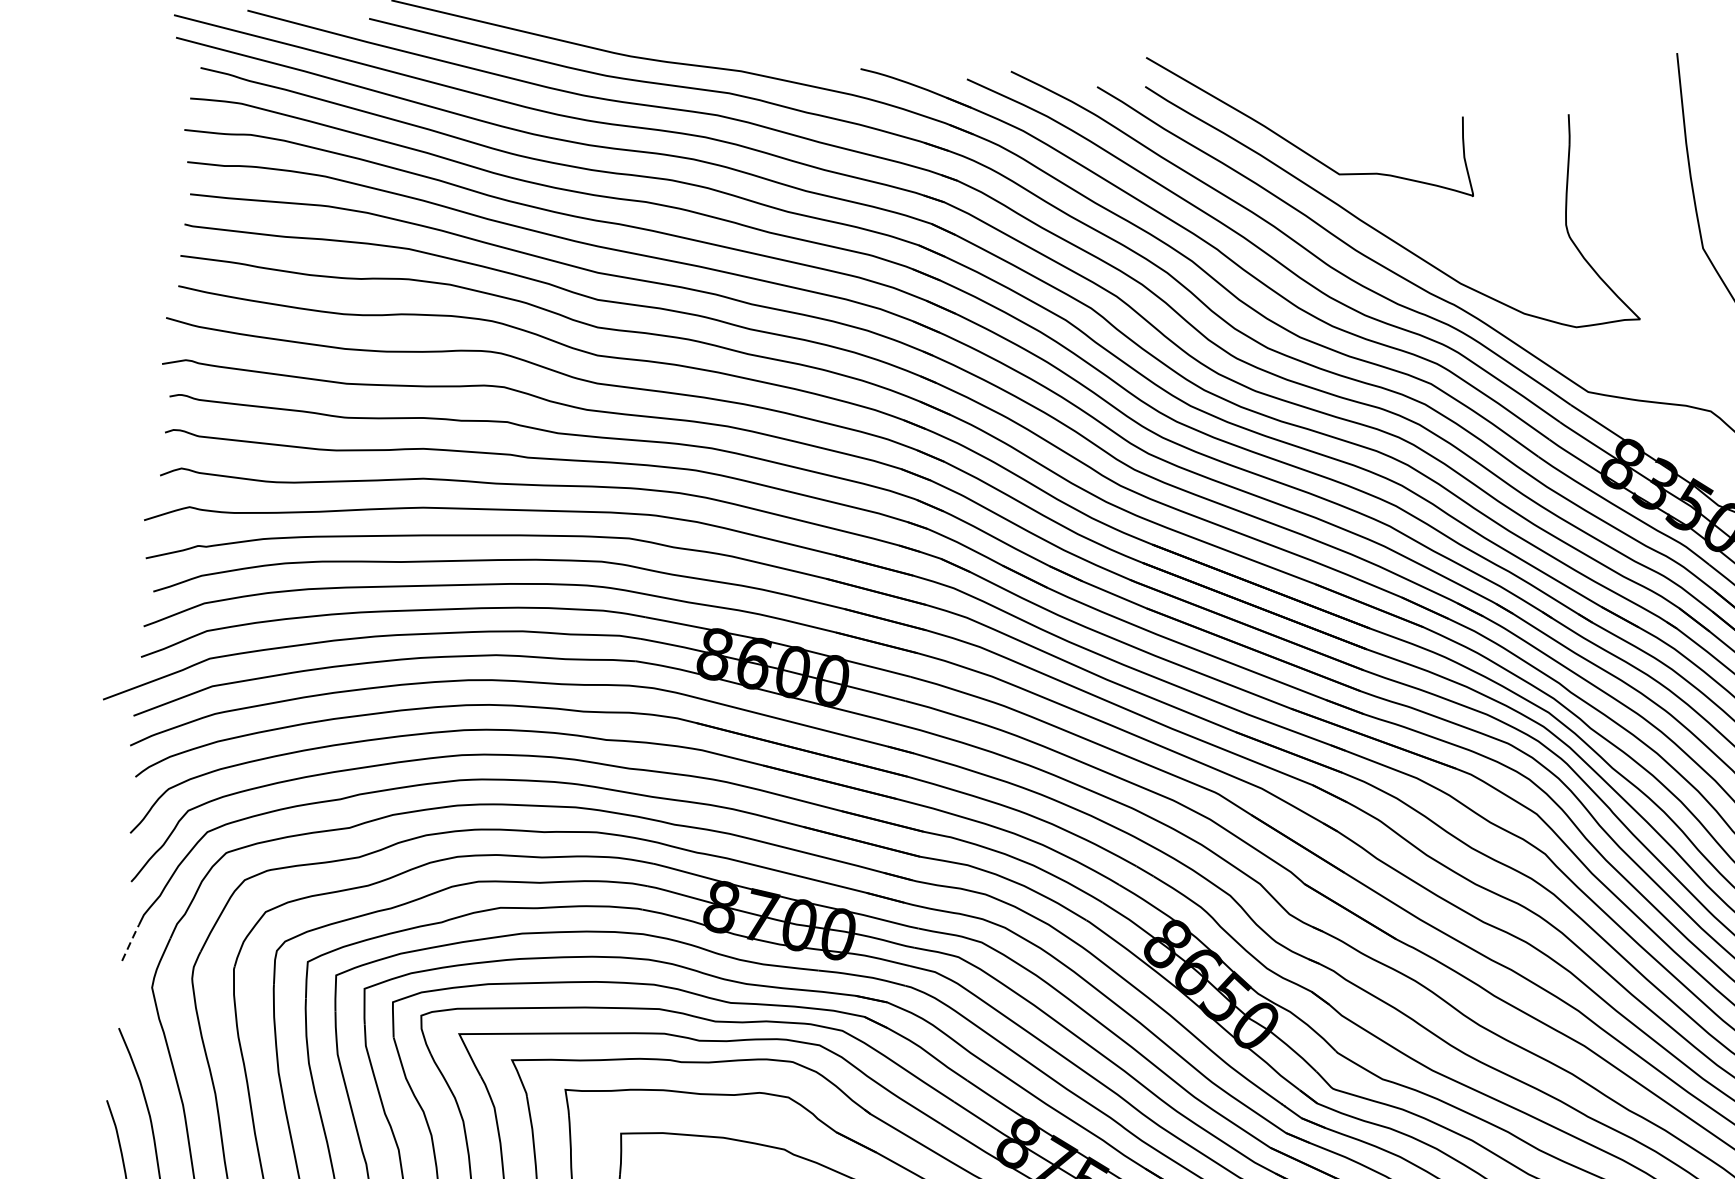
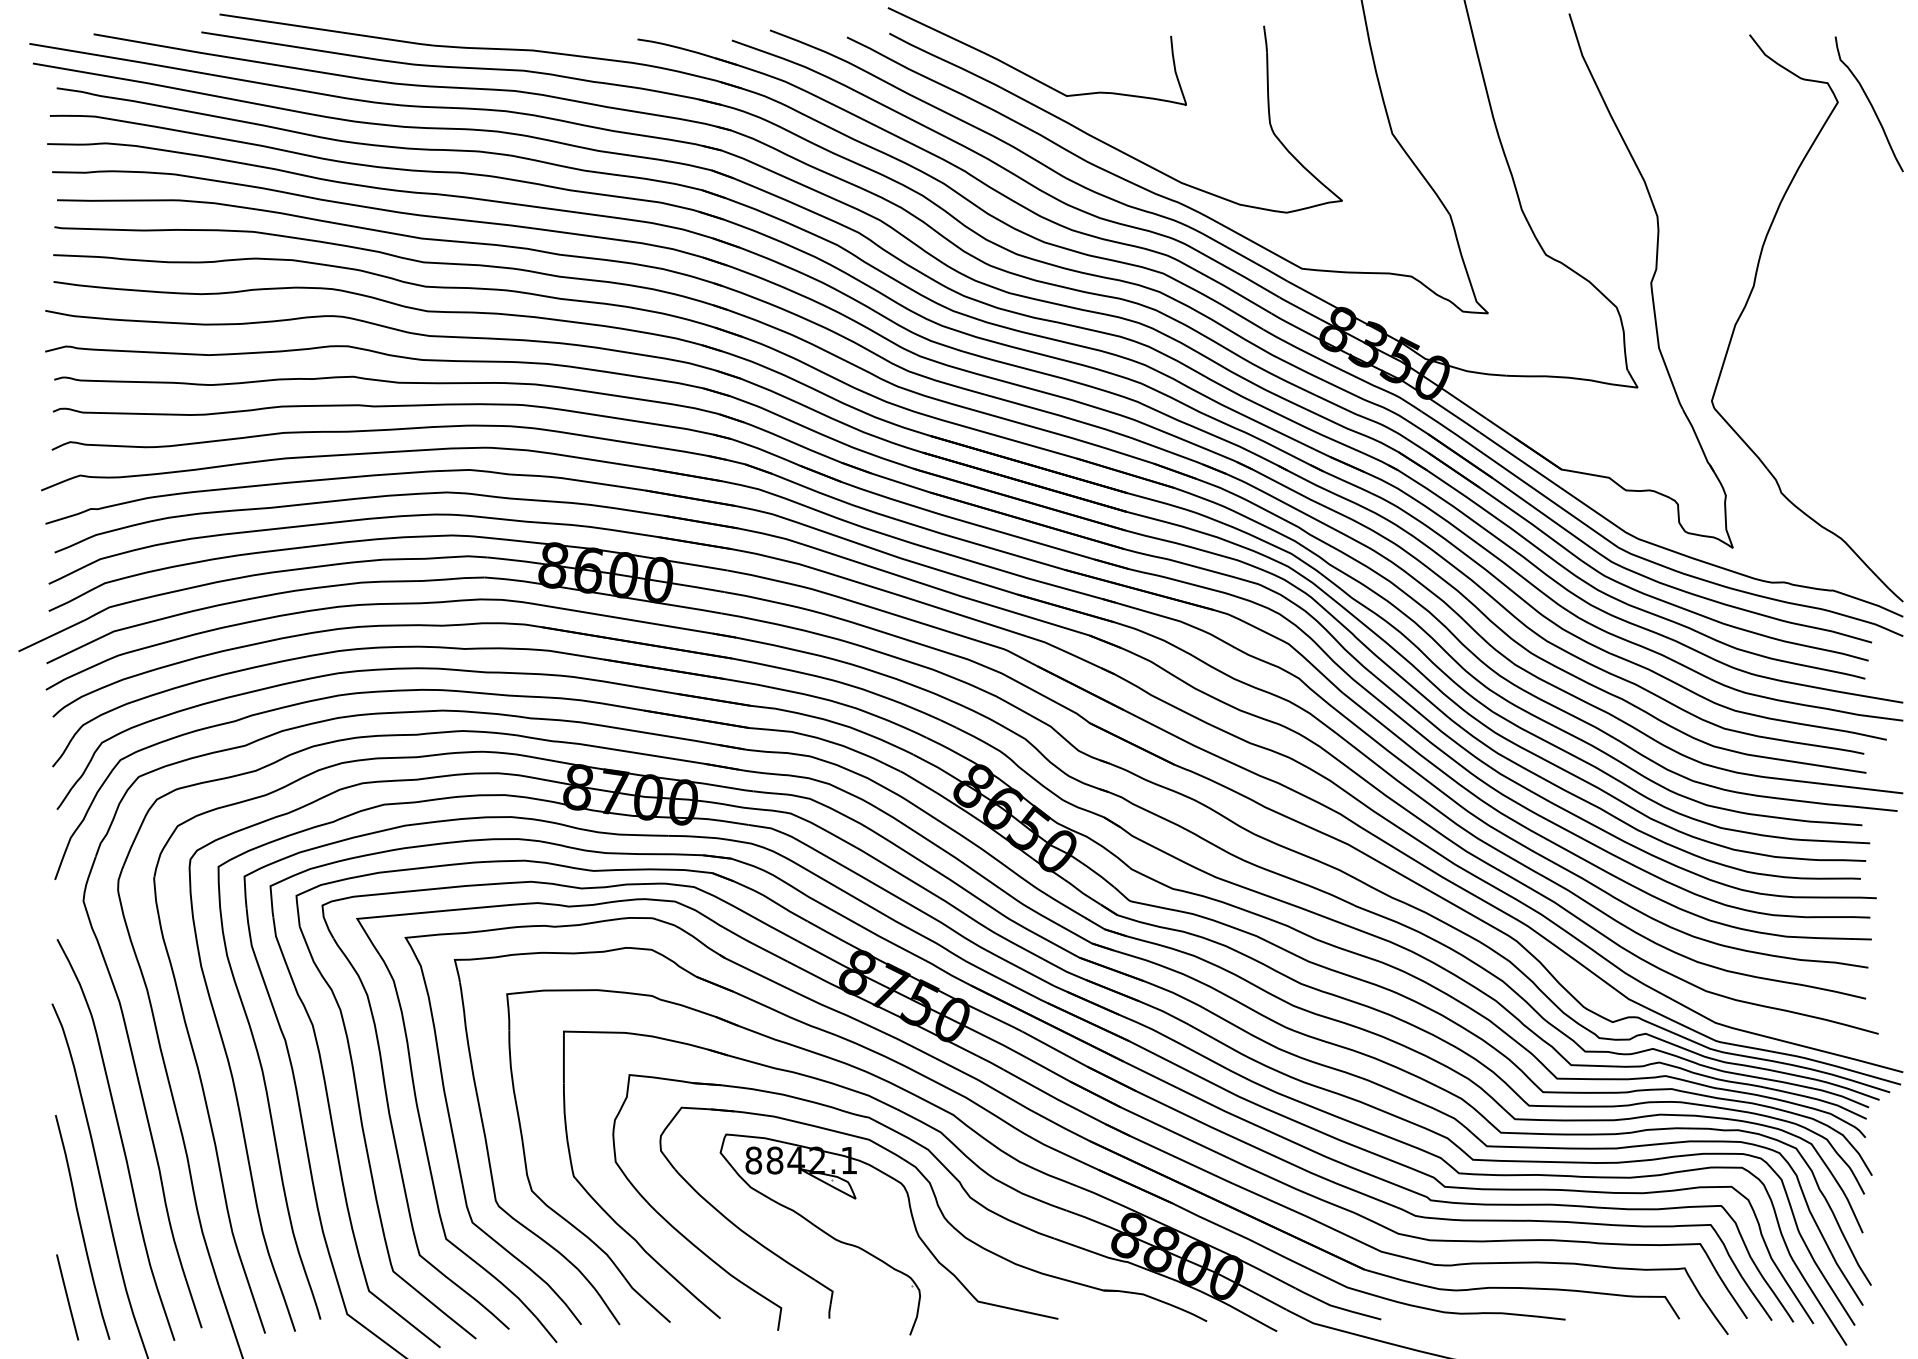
line: (131, 940) -> (61, 861), dashed -> solid

